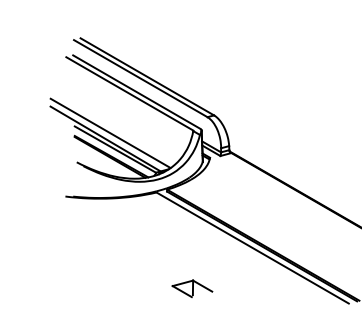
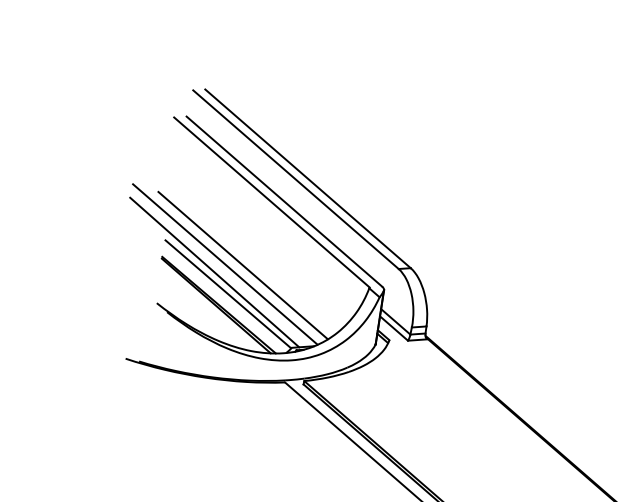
line: (120, 131) -> (243, 264), added

